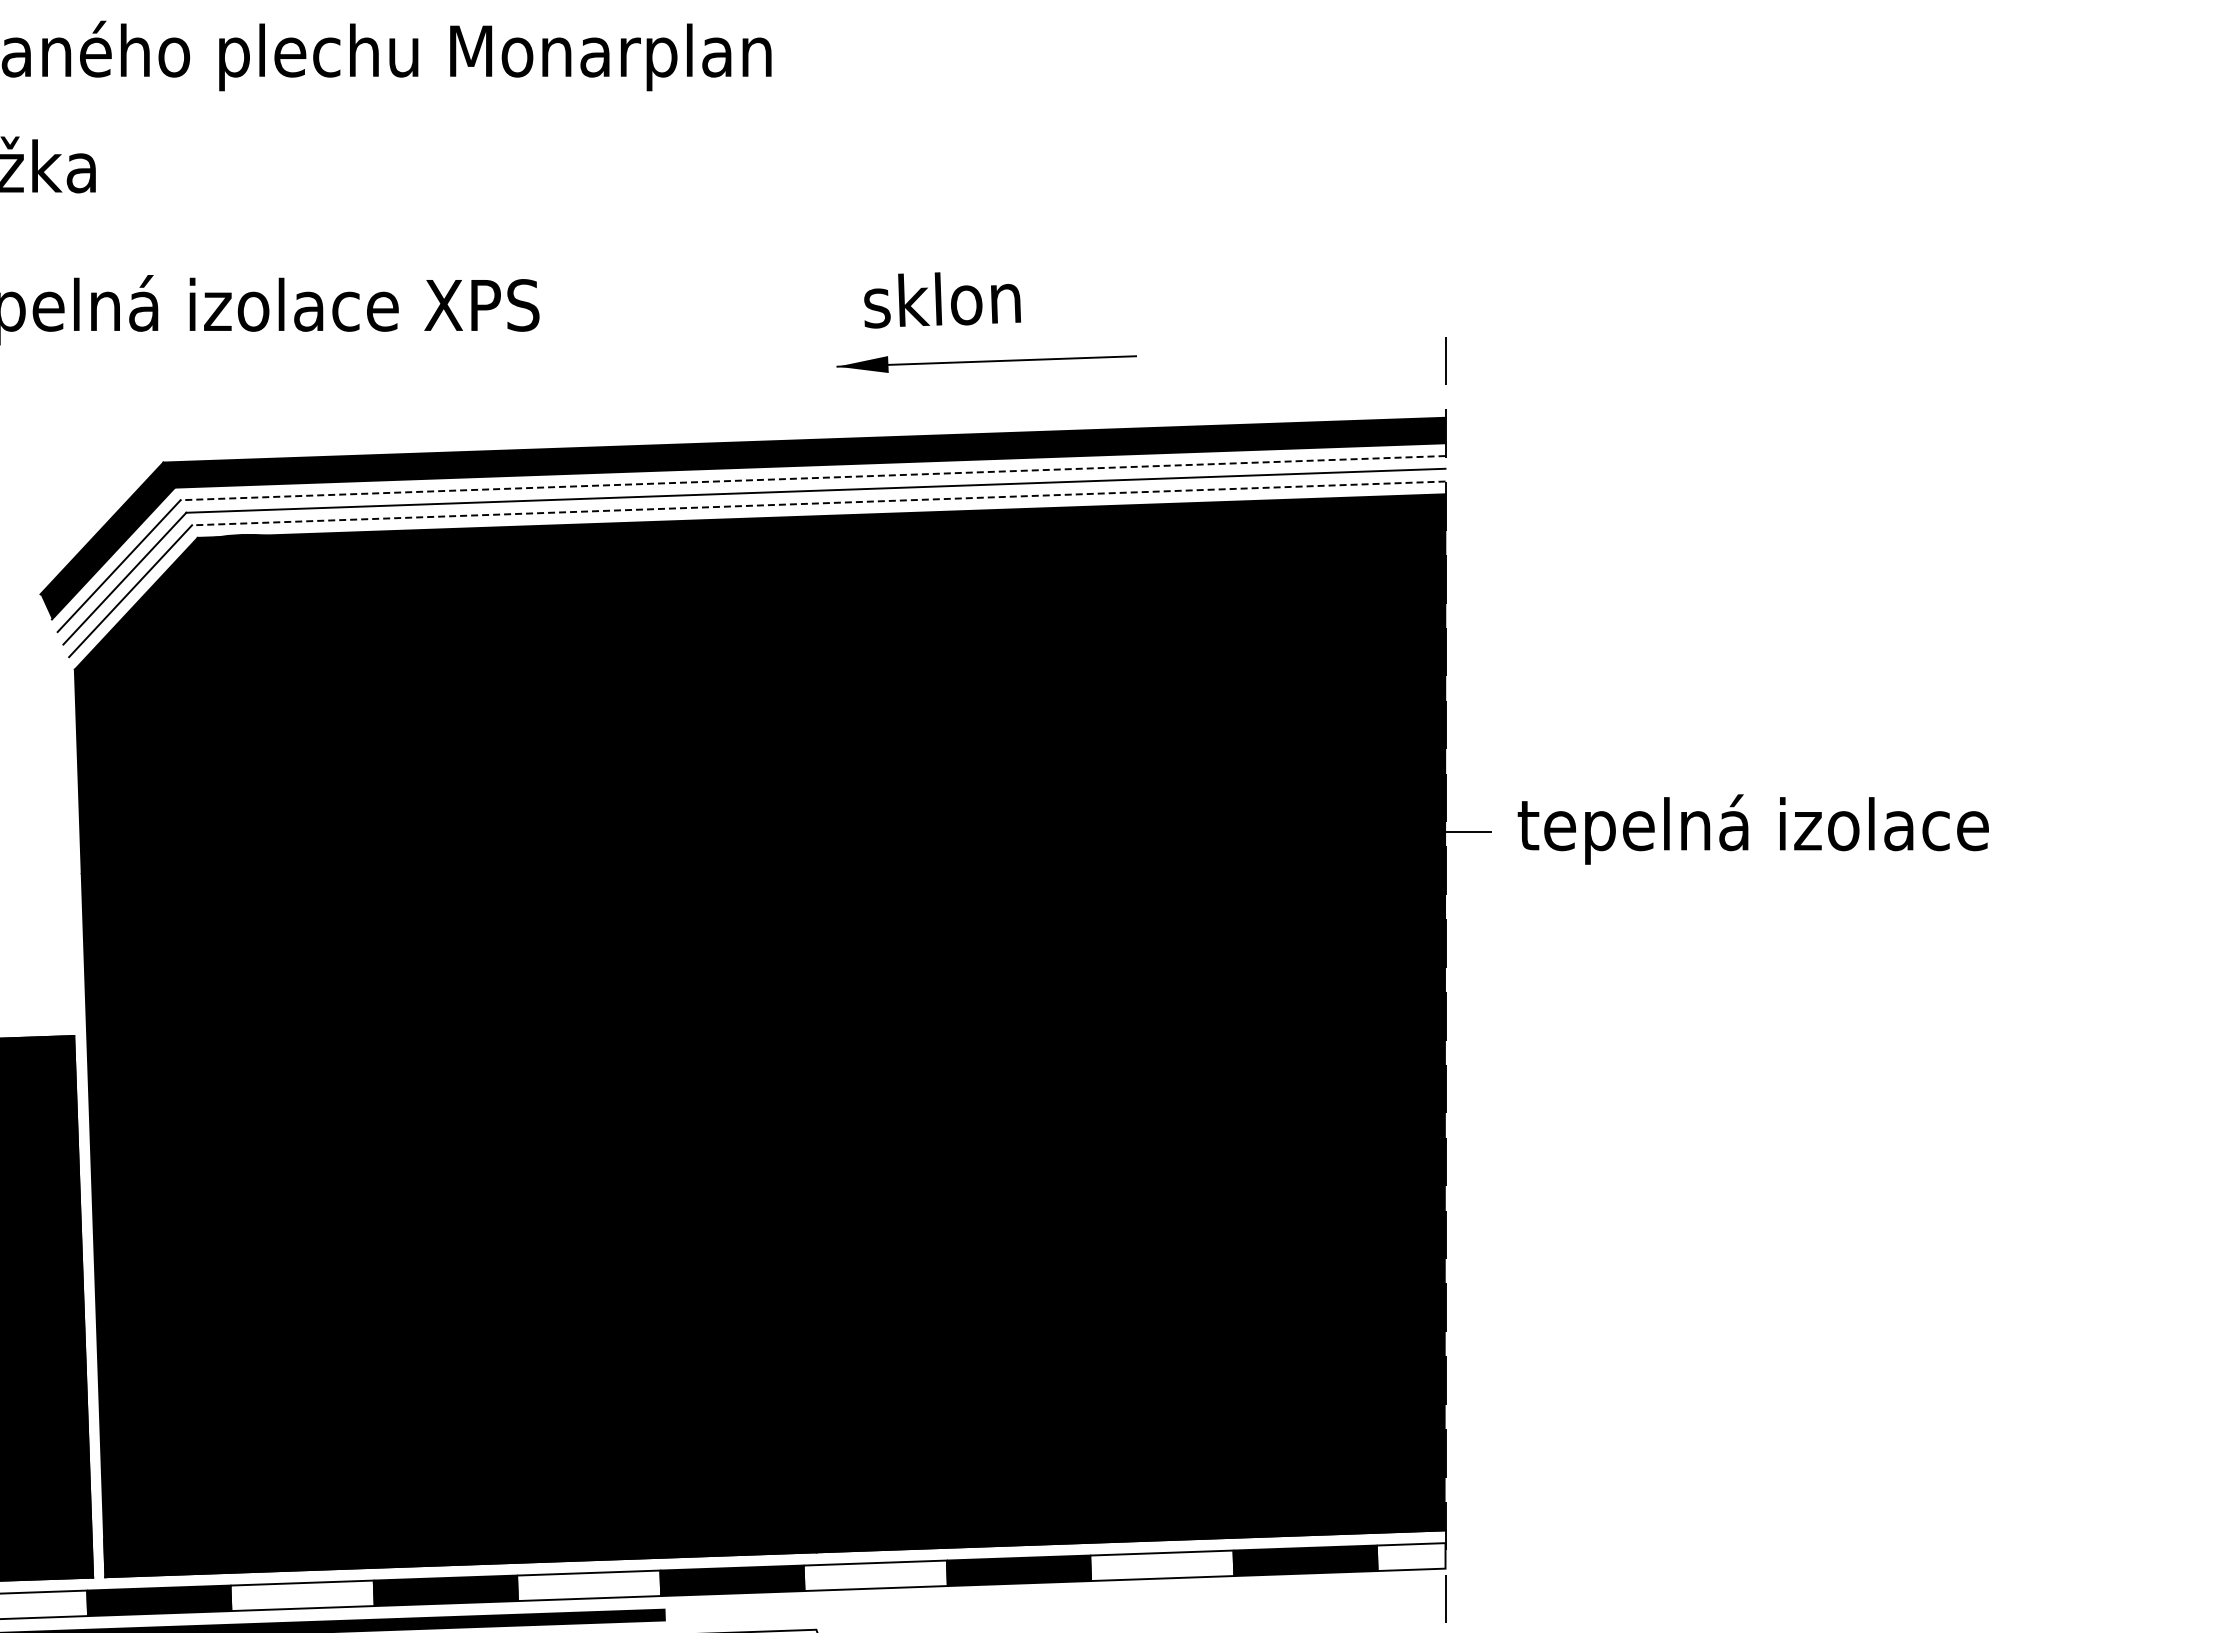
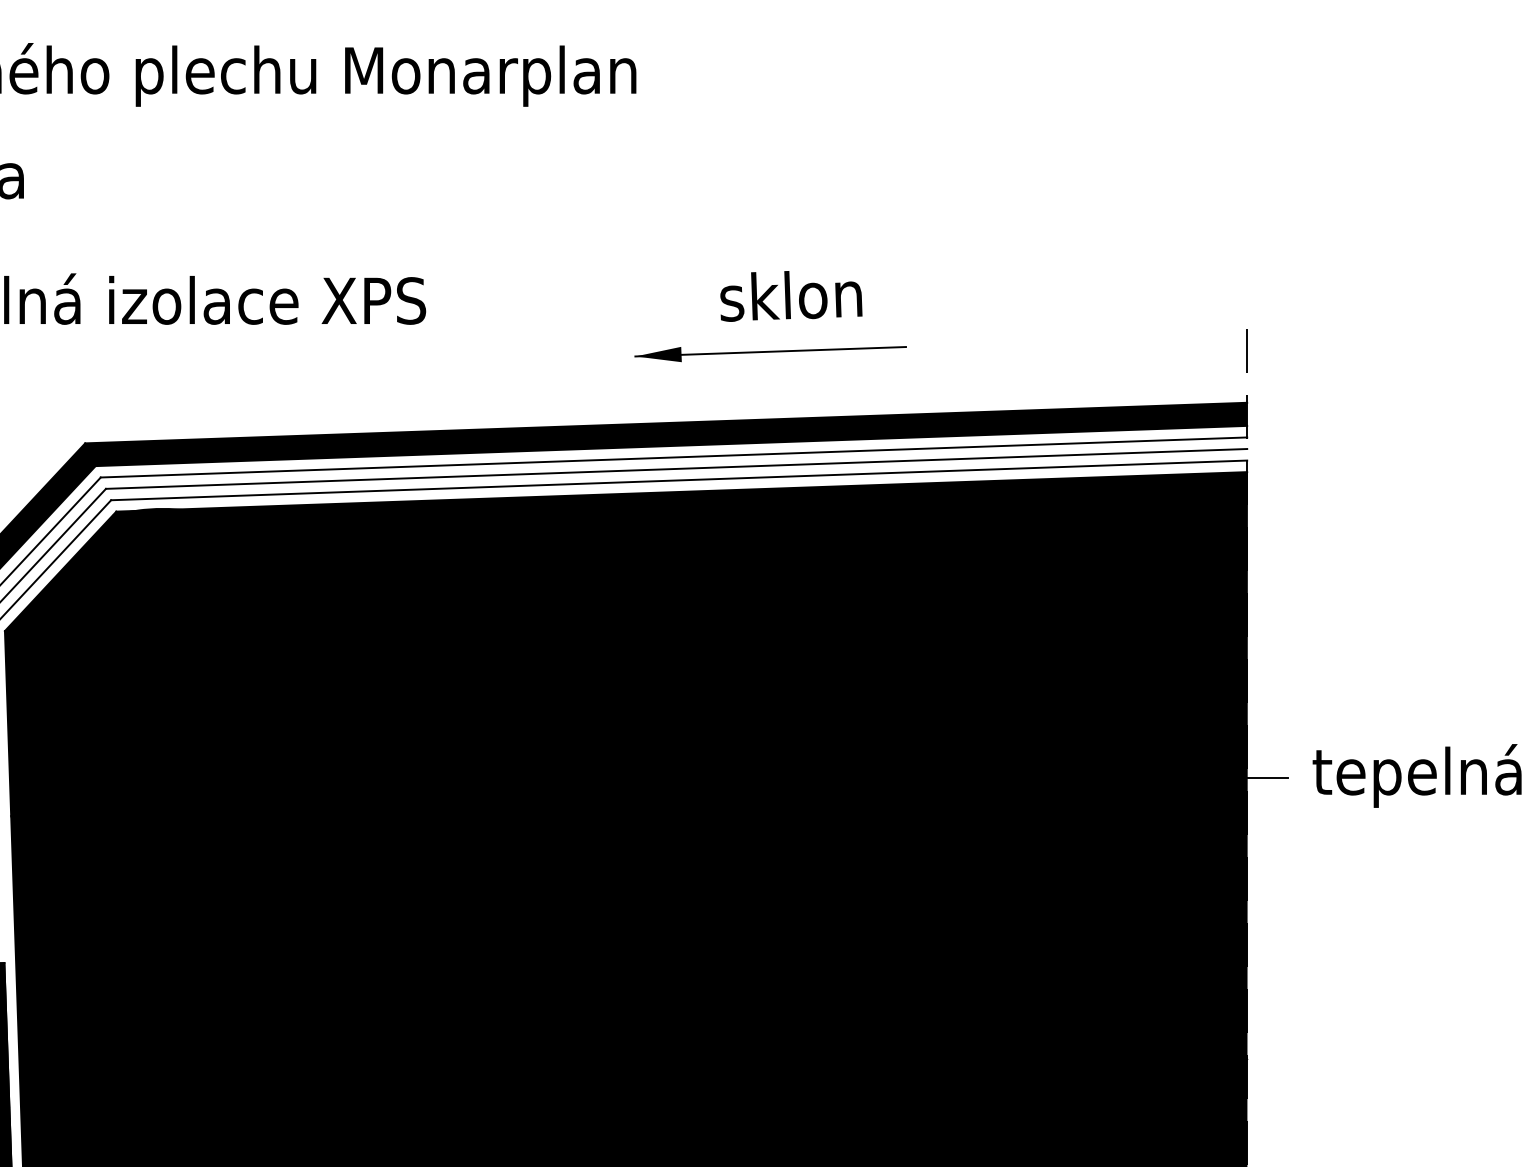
part: (986, 363) -> (770, 353), moved
line: (813, 478) -> (674, 457), dashed -> solid
line: (818, 503) -> (678, 480), dashed -> solid

